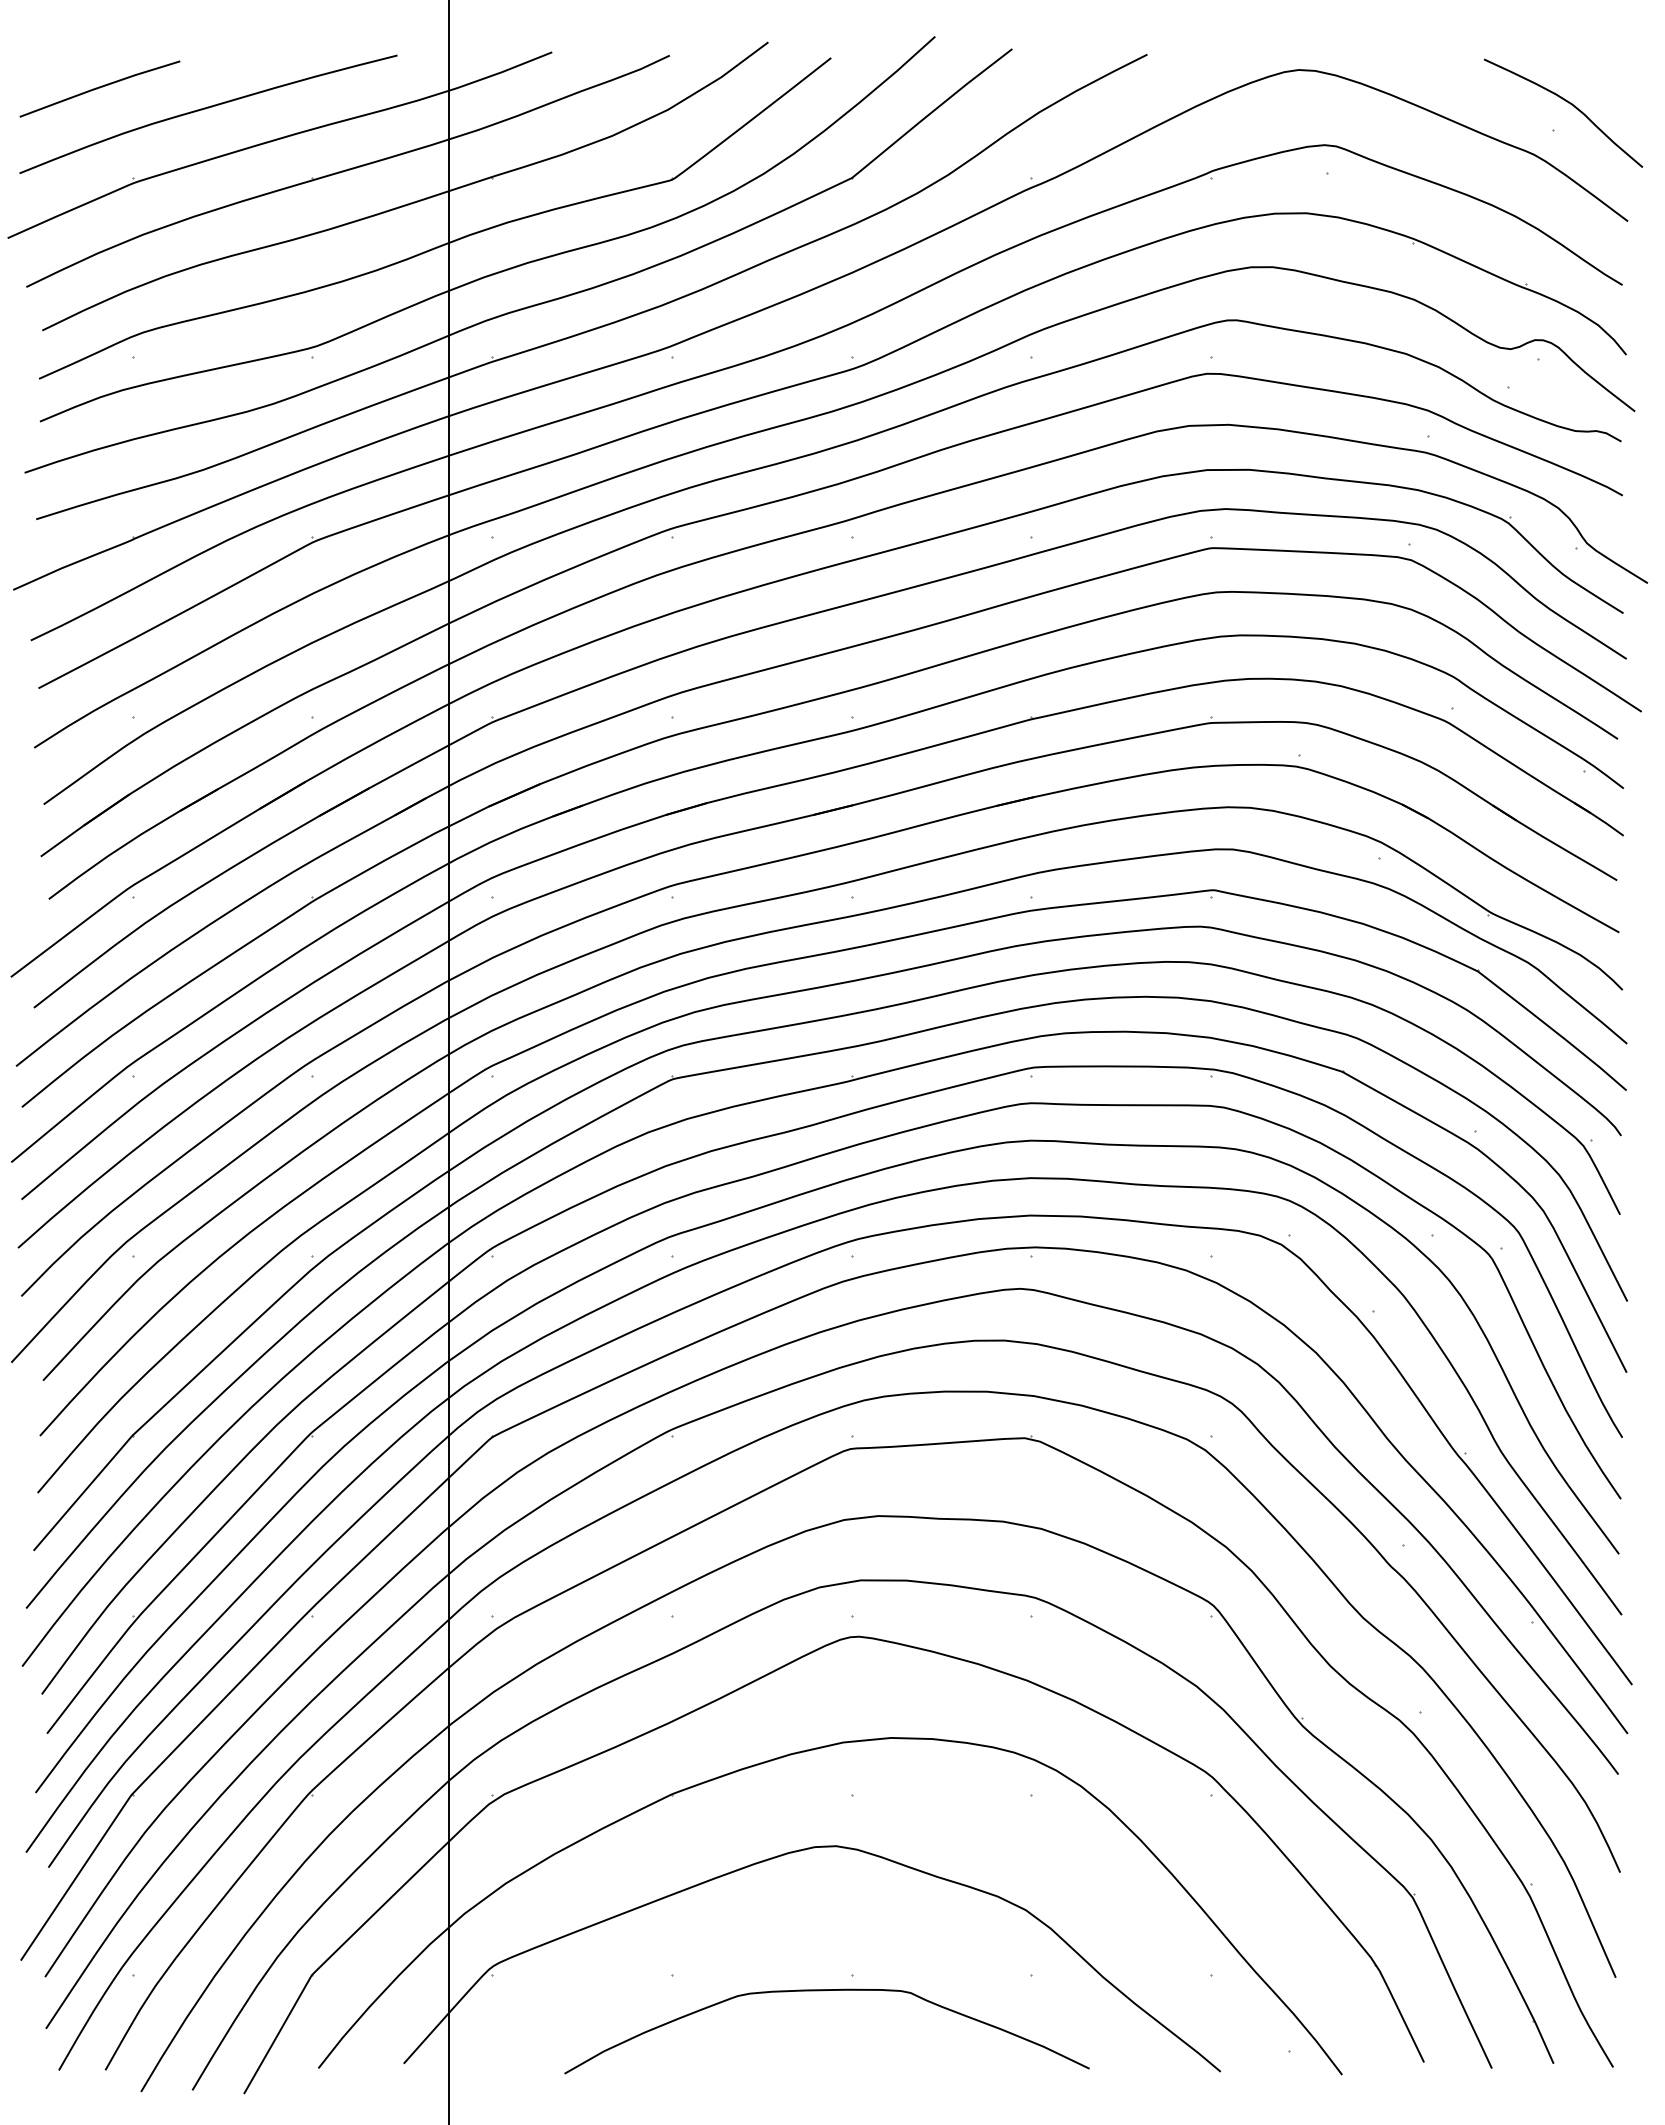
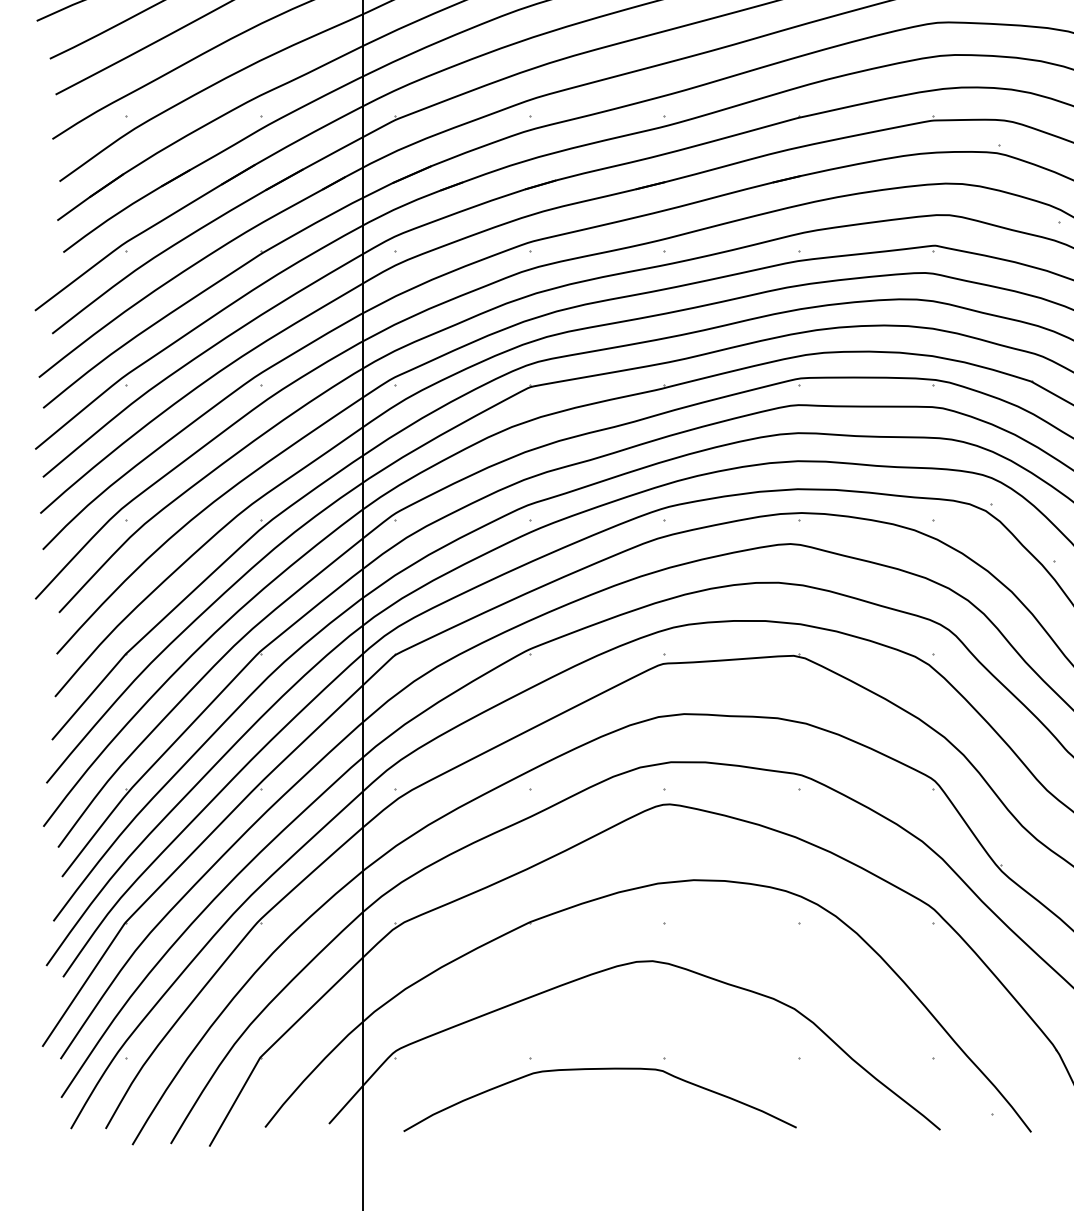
curve: (823, 1991) -> (597, 1069), moved

